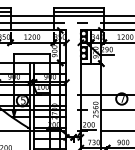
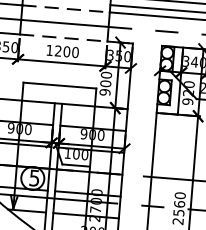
line: (32, 16) -> (66, 9), solid -> dashed
line: (32, 30) -> (64, 38), solid -> dashed

